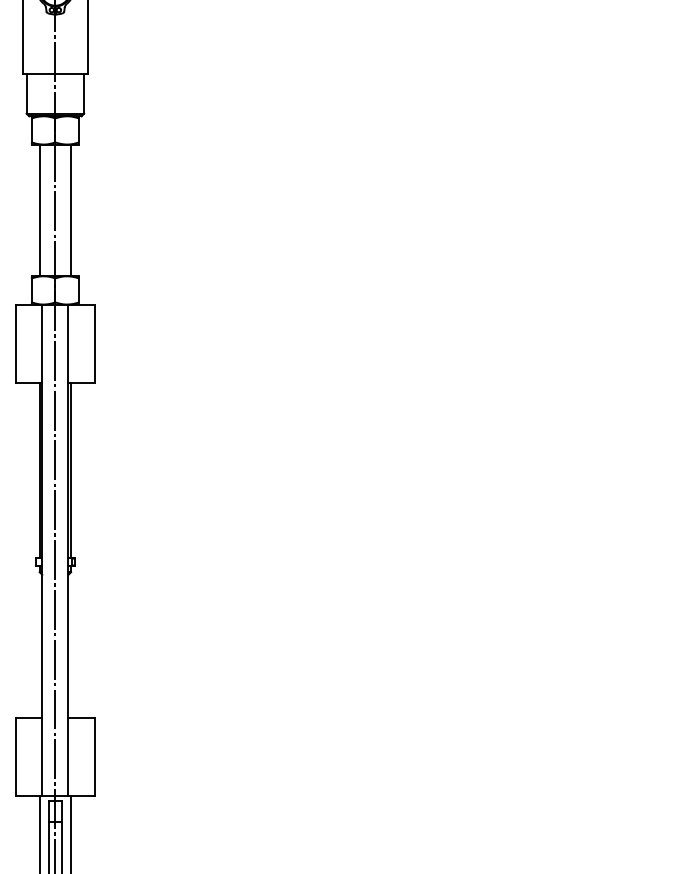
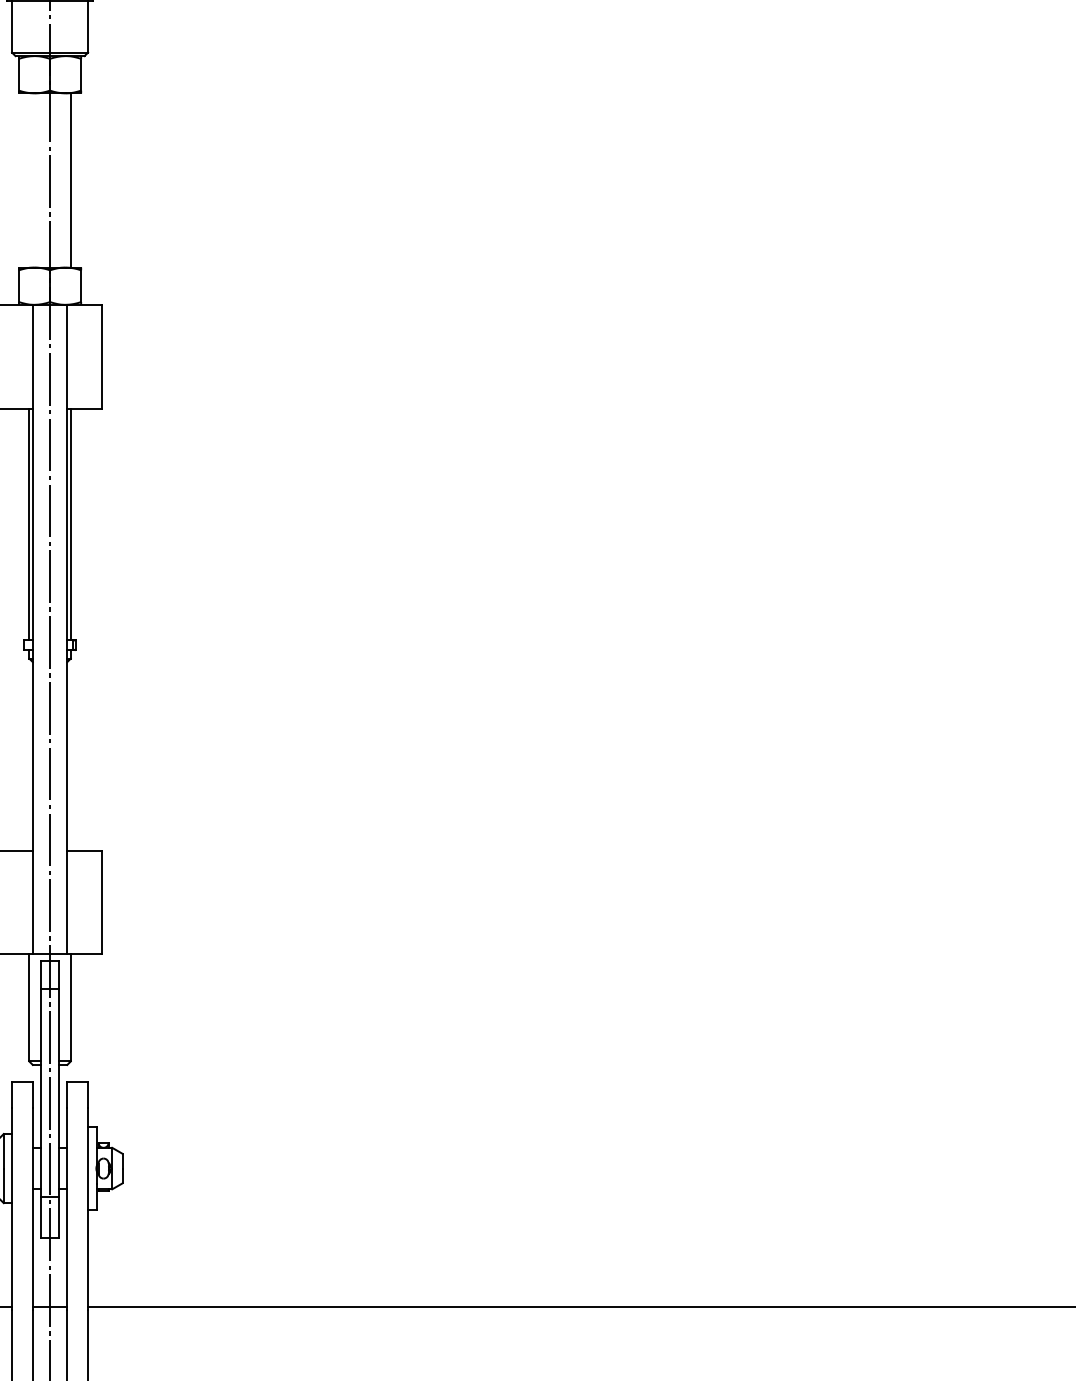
line: (39, 210) -> (29, 180), removed

